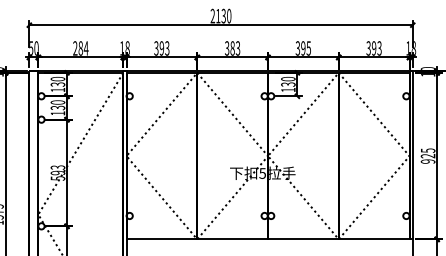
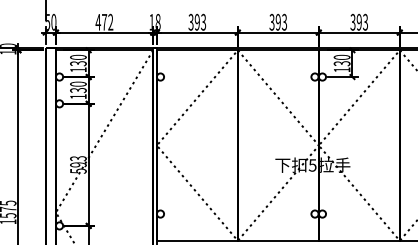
text: (308, 47) -> (365, 21), 395 -> 393
text: (80, 48) -> (104, 22), 284 -> 472
text: (232, 48) -> (278, 22), 383 -> 393

